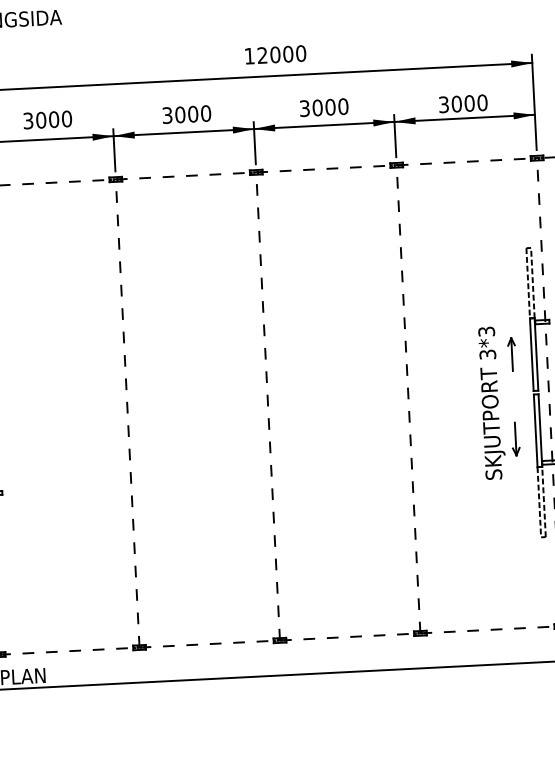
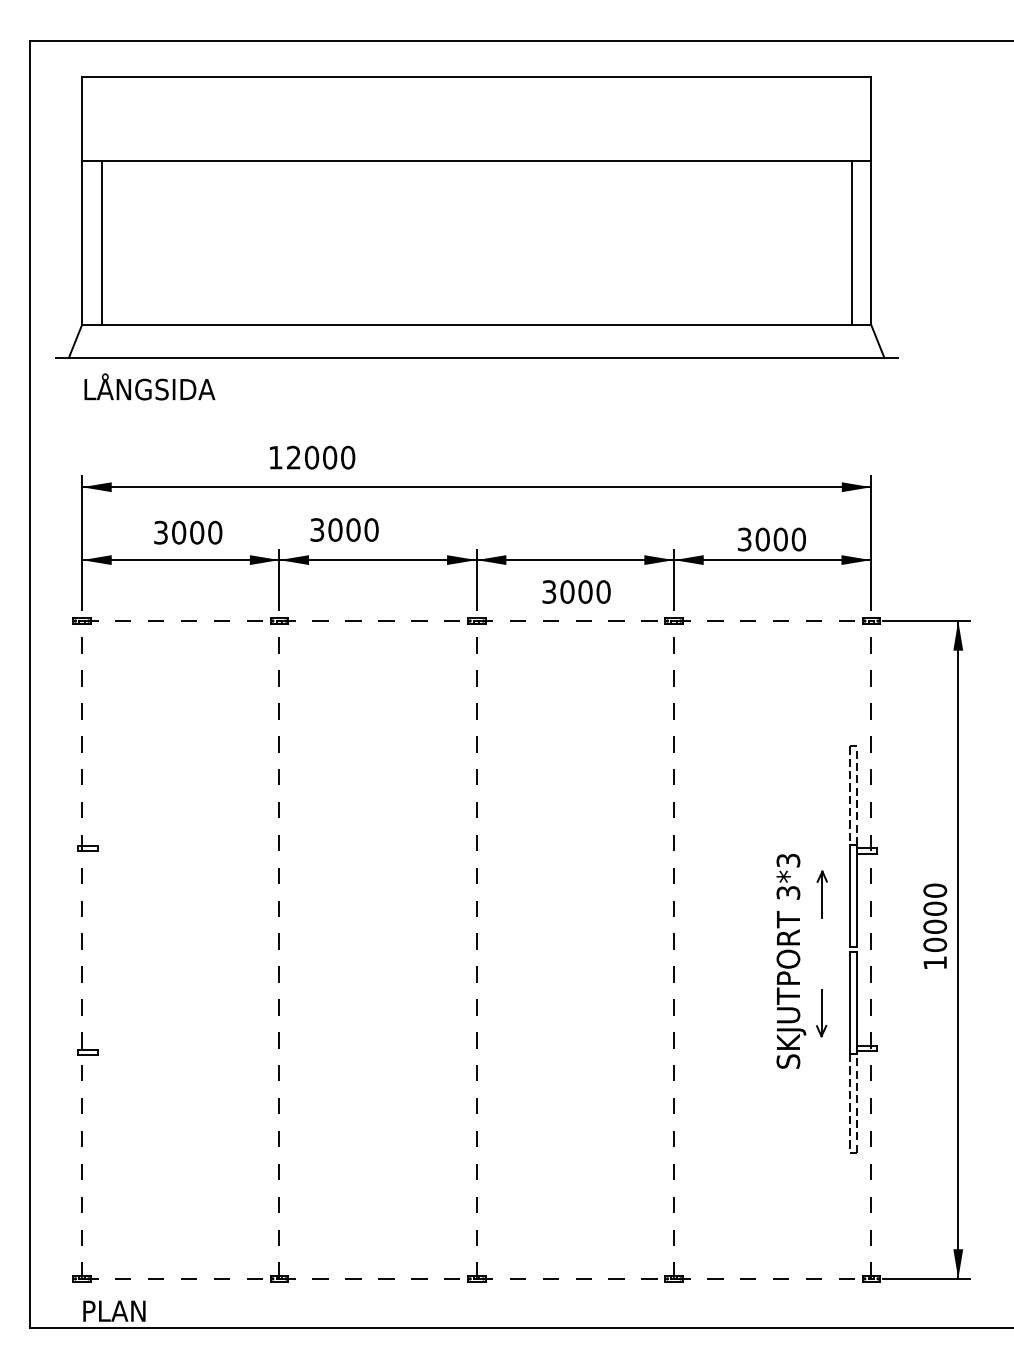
text: (275, 54) -> (312, 457), moved
text: (324, 107) -> (576, 591), moved
text: (186, 114) -> (344, 529), moved

